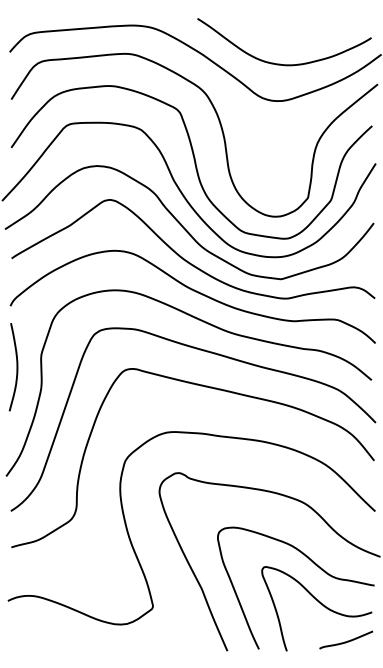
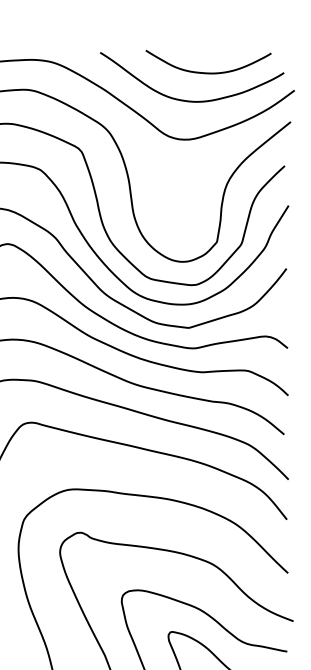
curve: (299, 37) -> (207, 72), added

